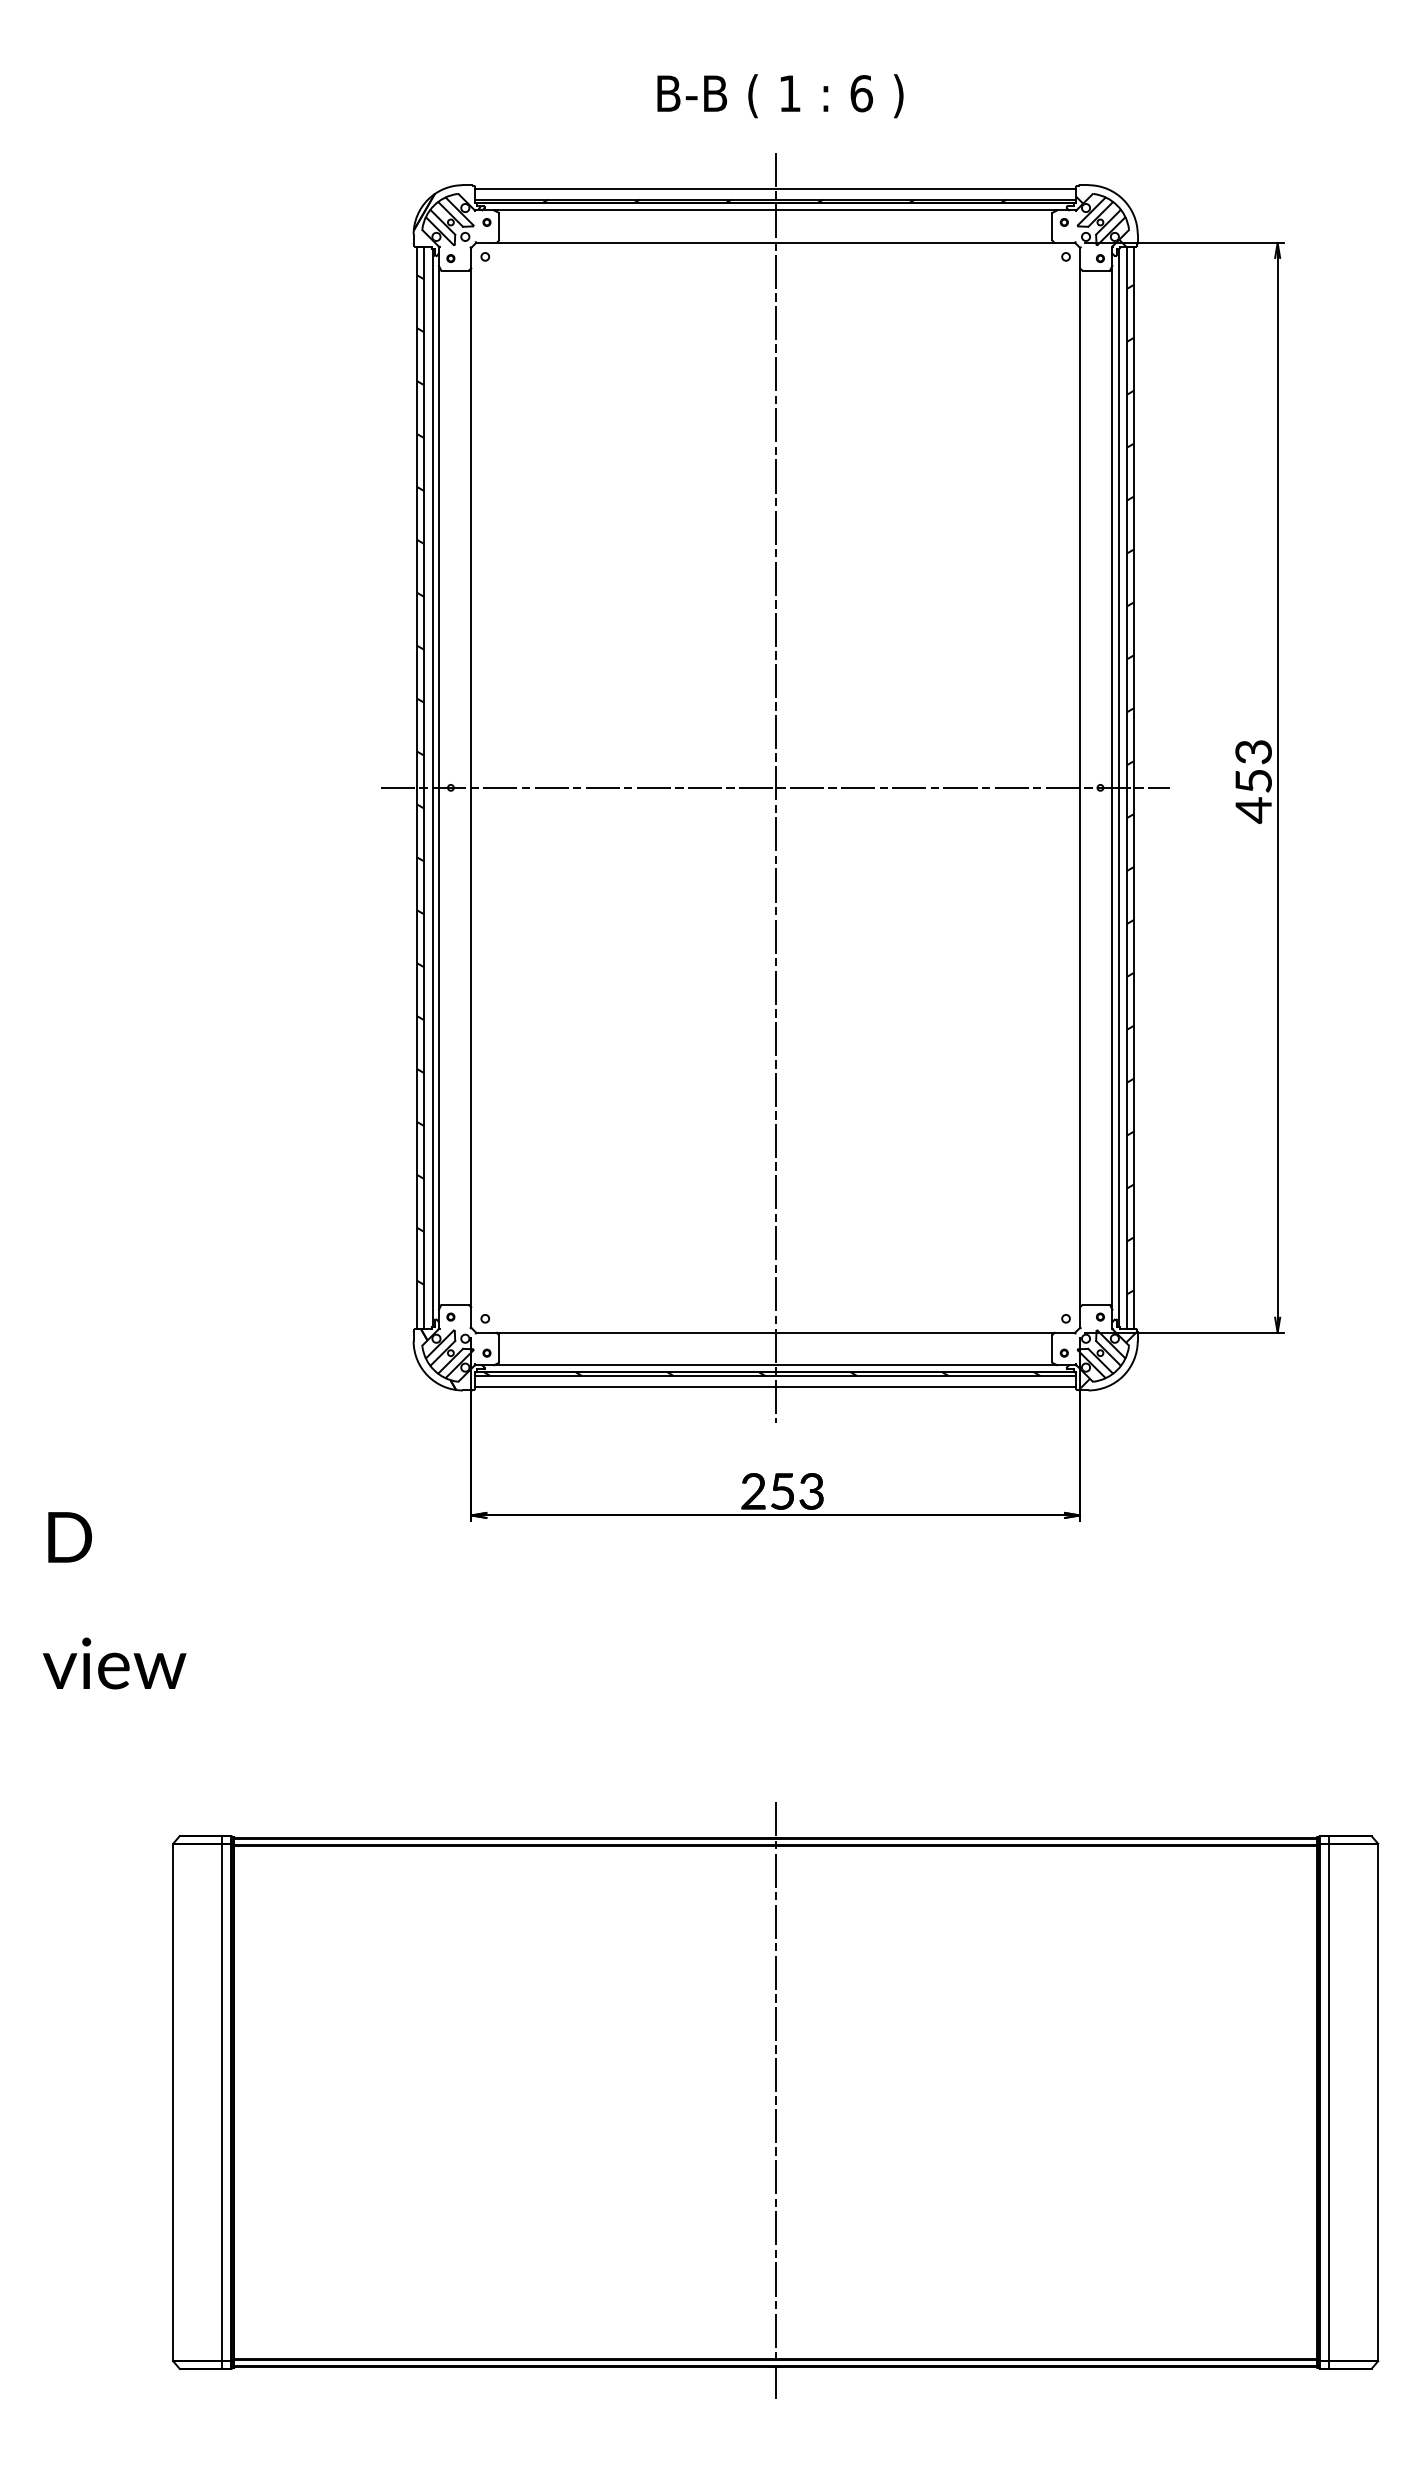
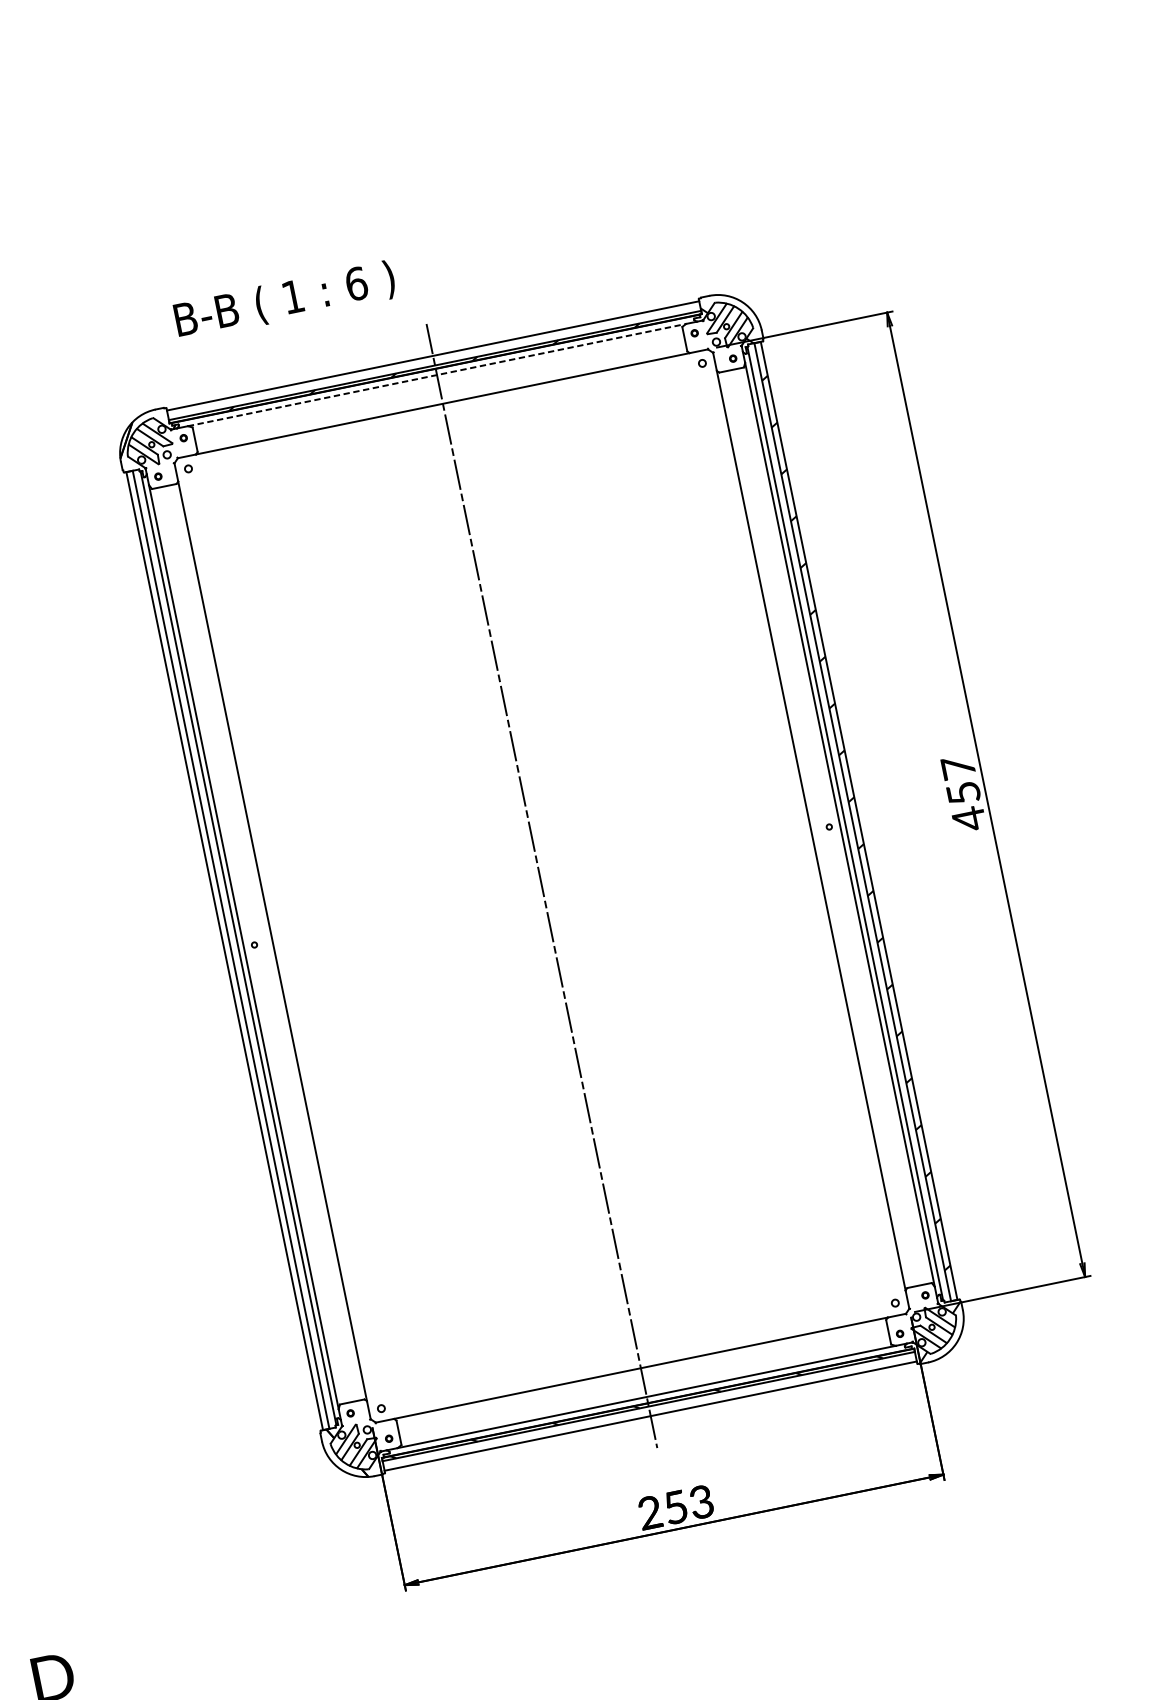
text: (780, 96) -> (285, 301), moved
line: (775, 210) -> (436, 375), solid -> dashed
text: (1253, 751) -> (958, 767), 453 -> 457
hatch: (420, 779) -> (226, 943), removed
line: (775, 787) -> (541, 885), removed

